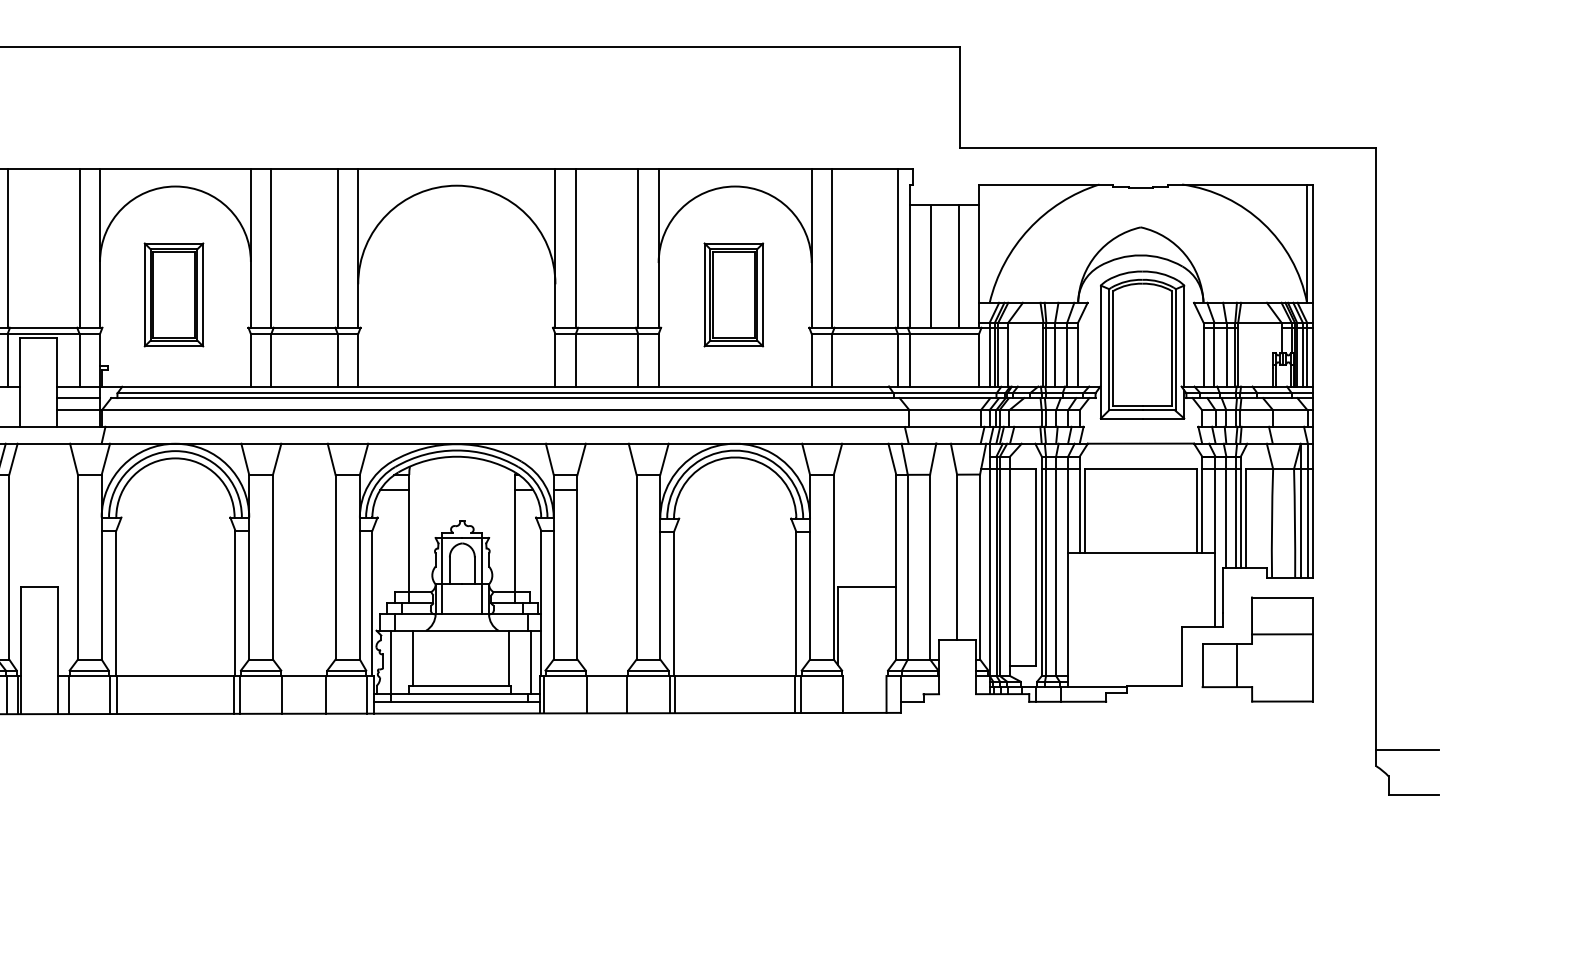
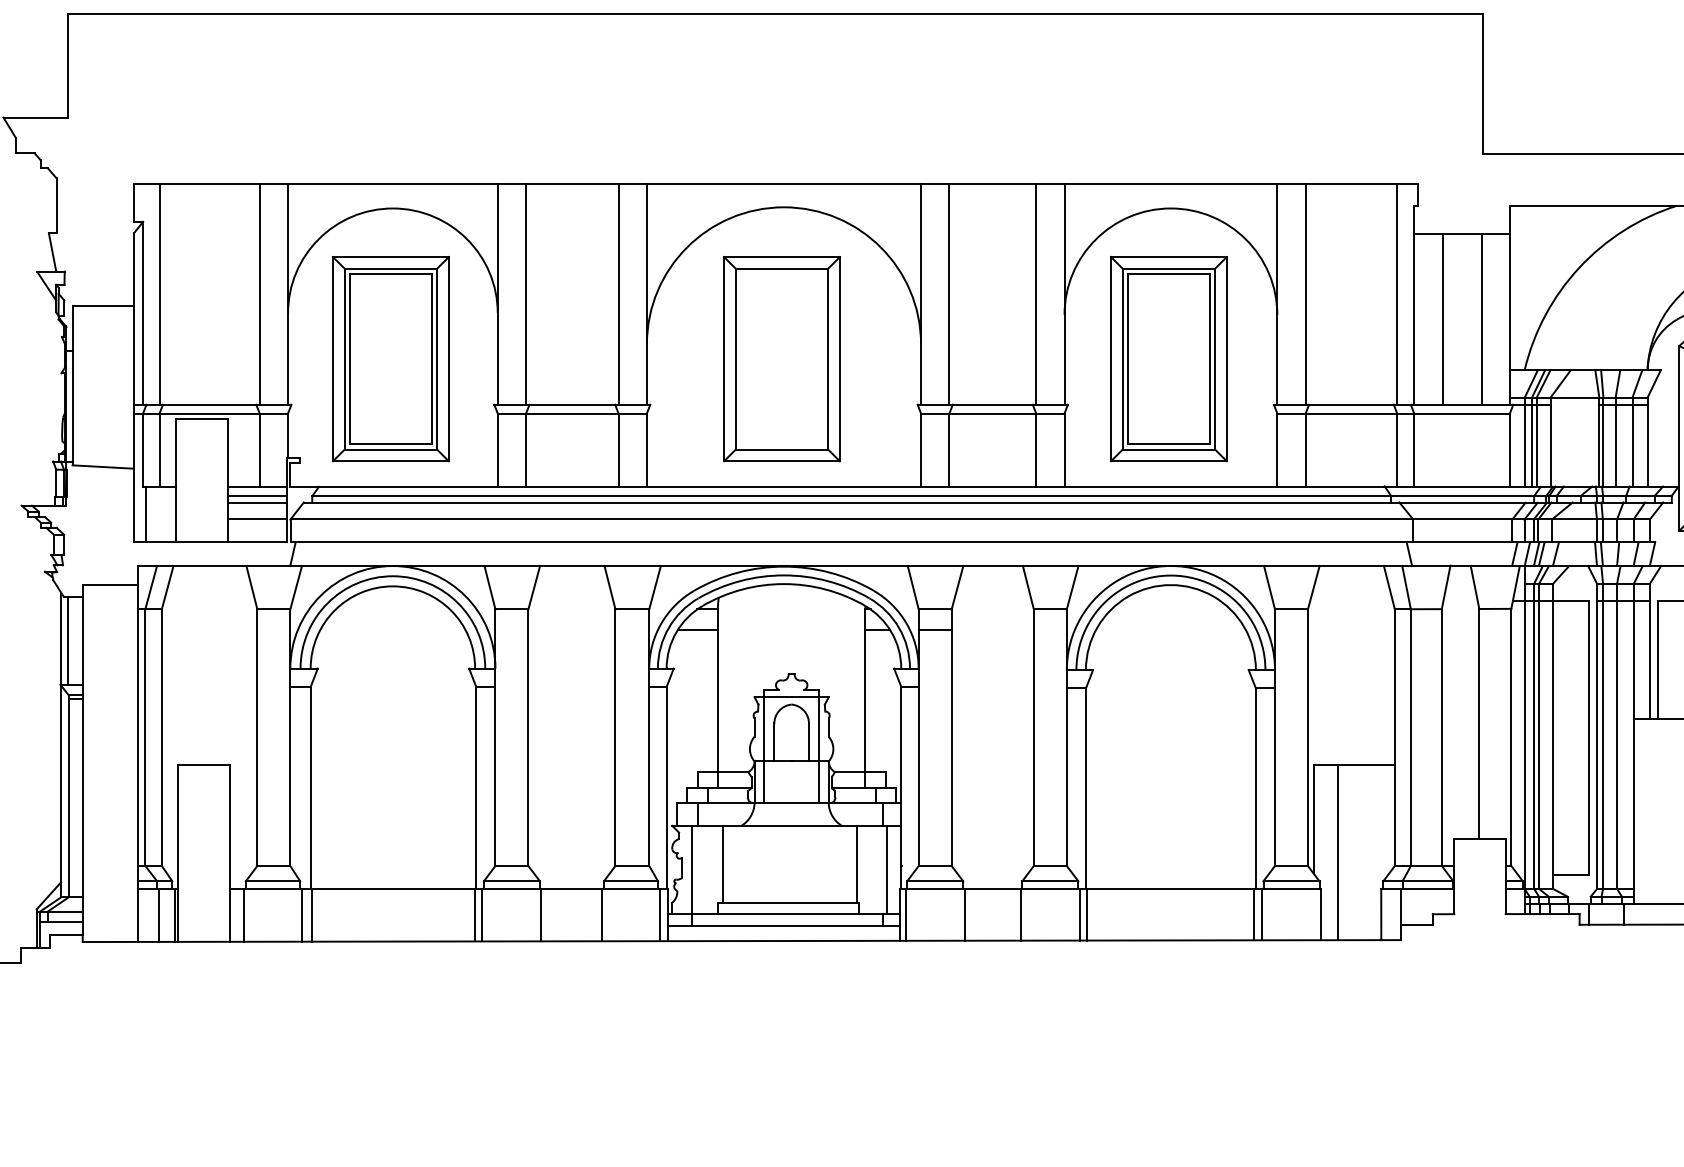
part: (173, 294) -> (390, 358), size x1.43
part: (455, 294) -> (782, 358), added
part: (733, 294) -> (1168, 358), size x1.43
line: (77, 393) -> (256, 496), added
line: (855, 649) -> (1338, 852), added

